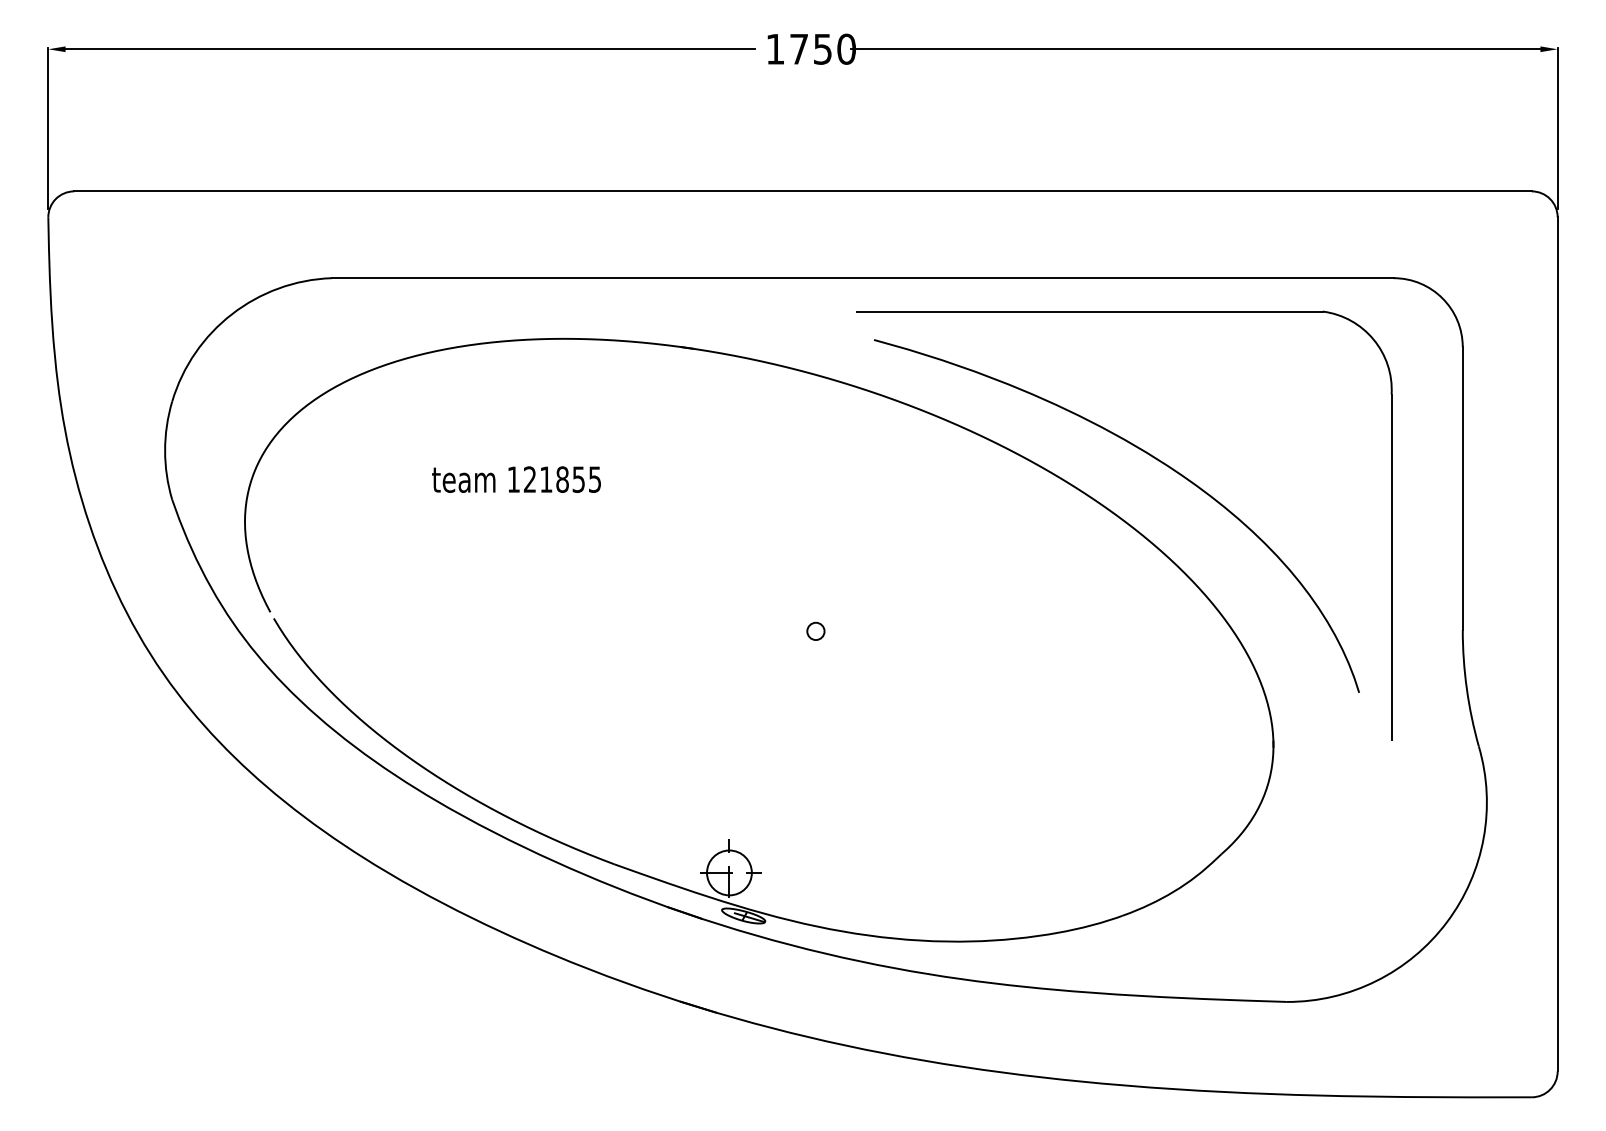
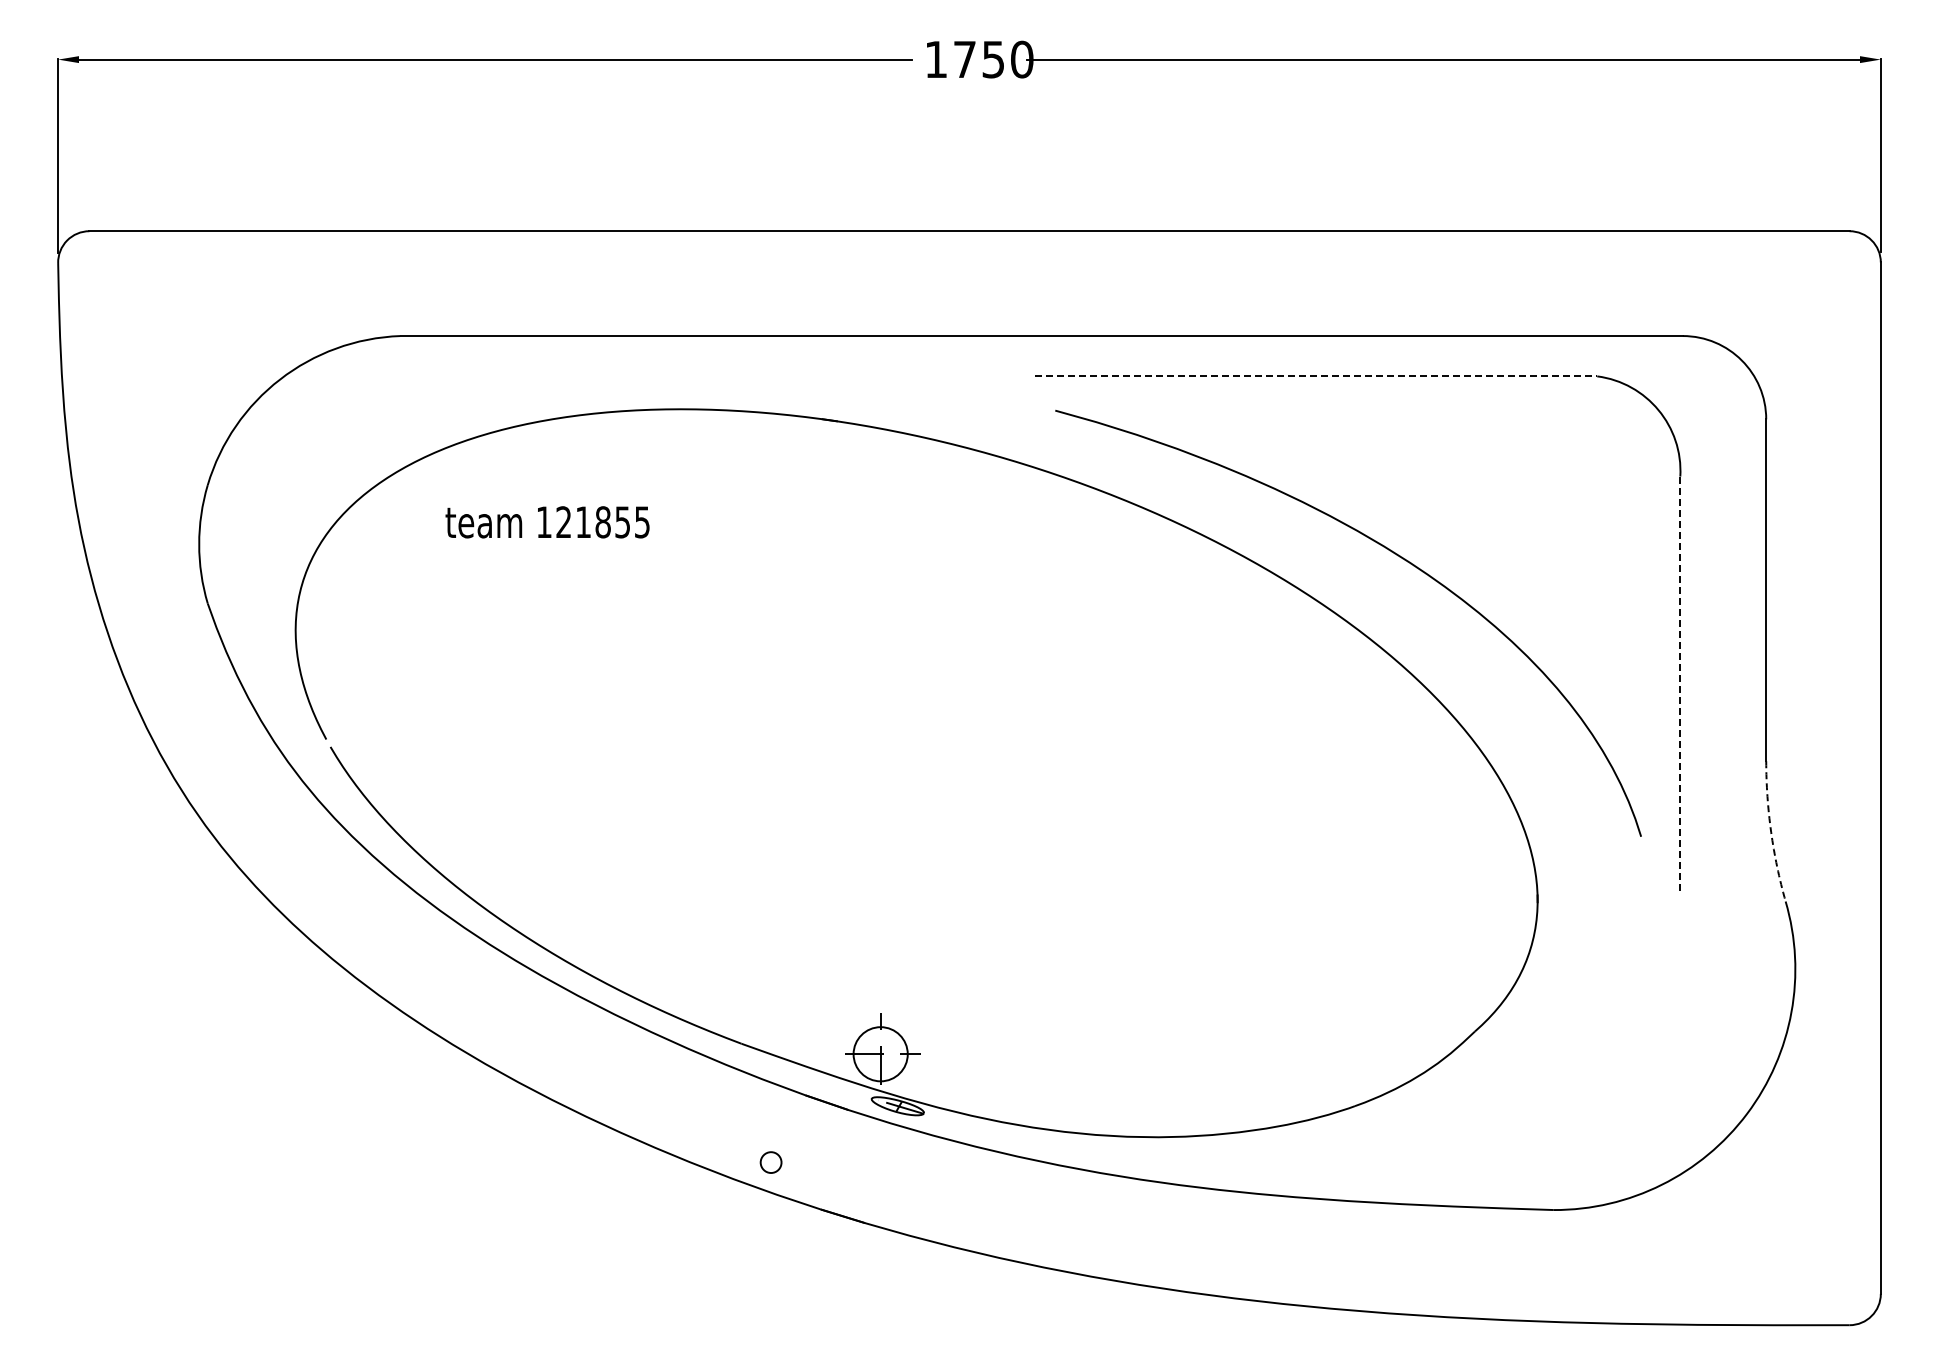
line: (1090, 311) -> (1316, 376), solid -> dashed
text: (516, 479) -> (547, 522), moved
line: (1391, 567) -> (1680, 685), solid -> dashed
circle: (815, 631) -> (770, 1162), moved
arc: (1467, 689) -> (1771, 832), solid -> dashed

